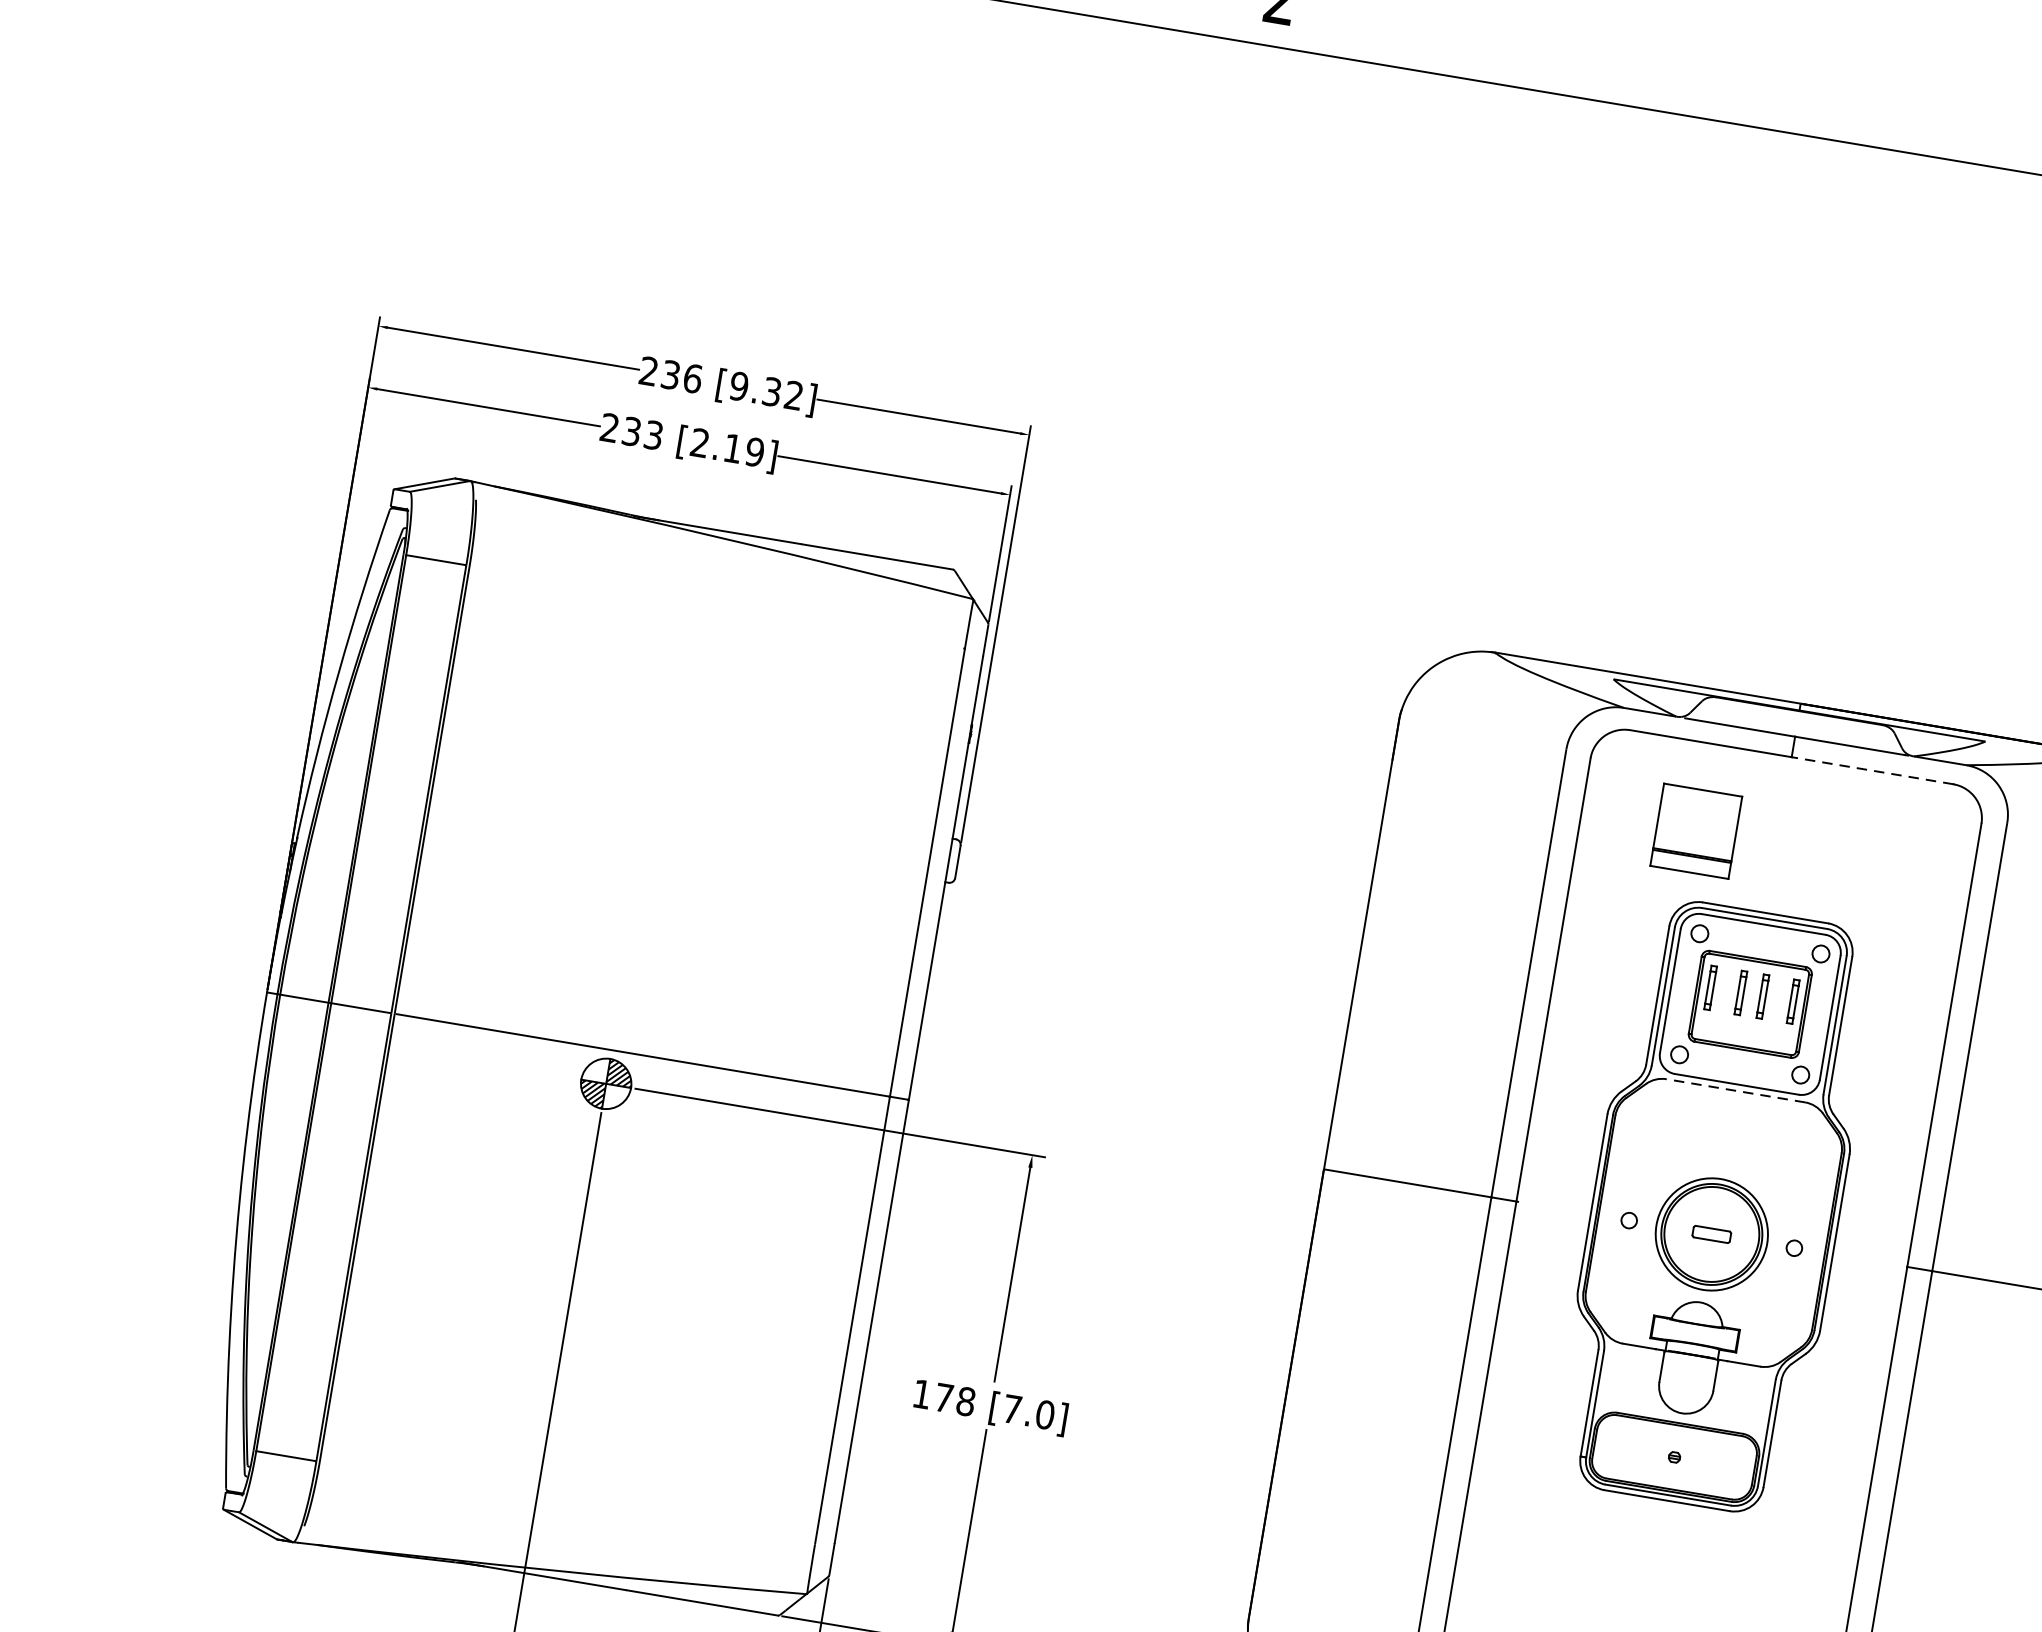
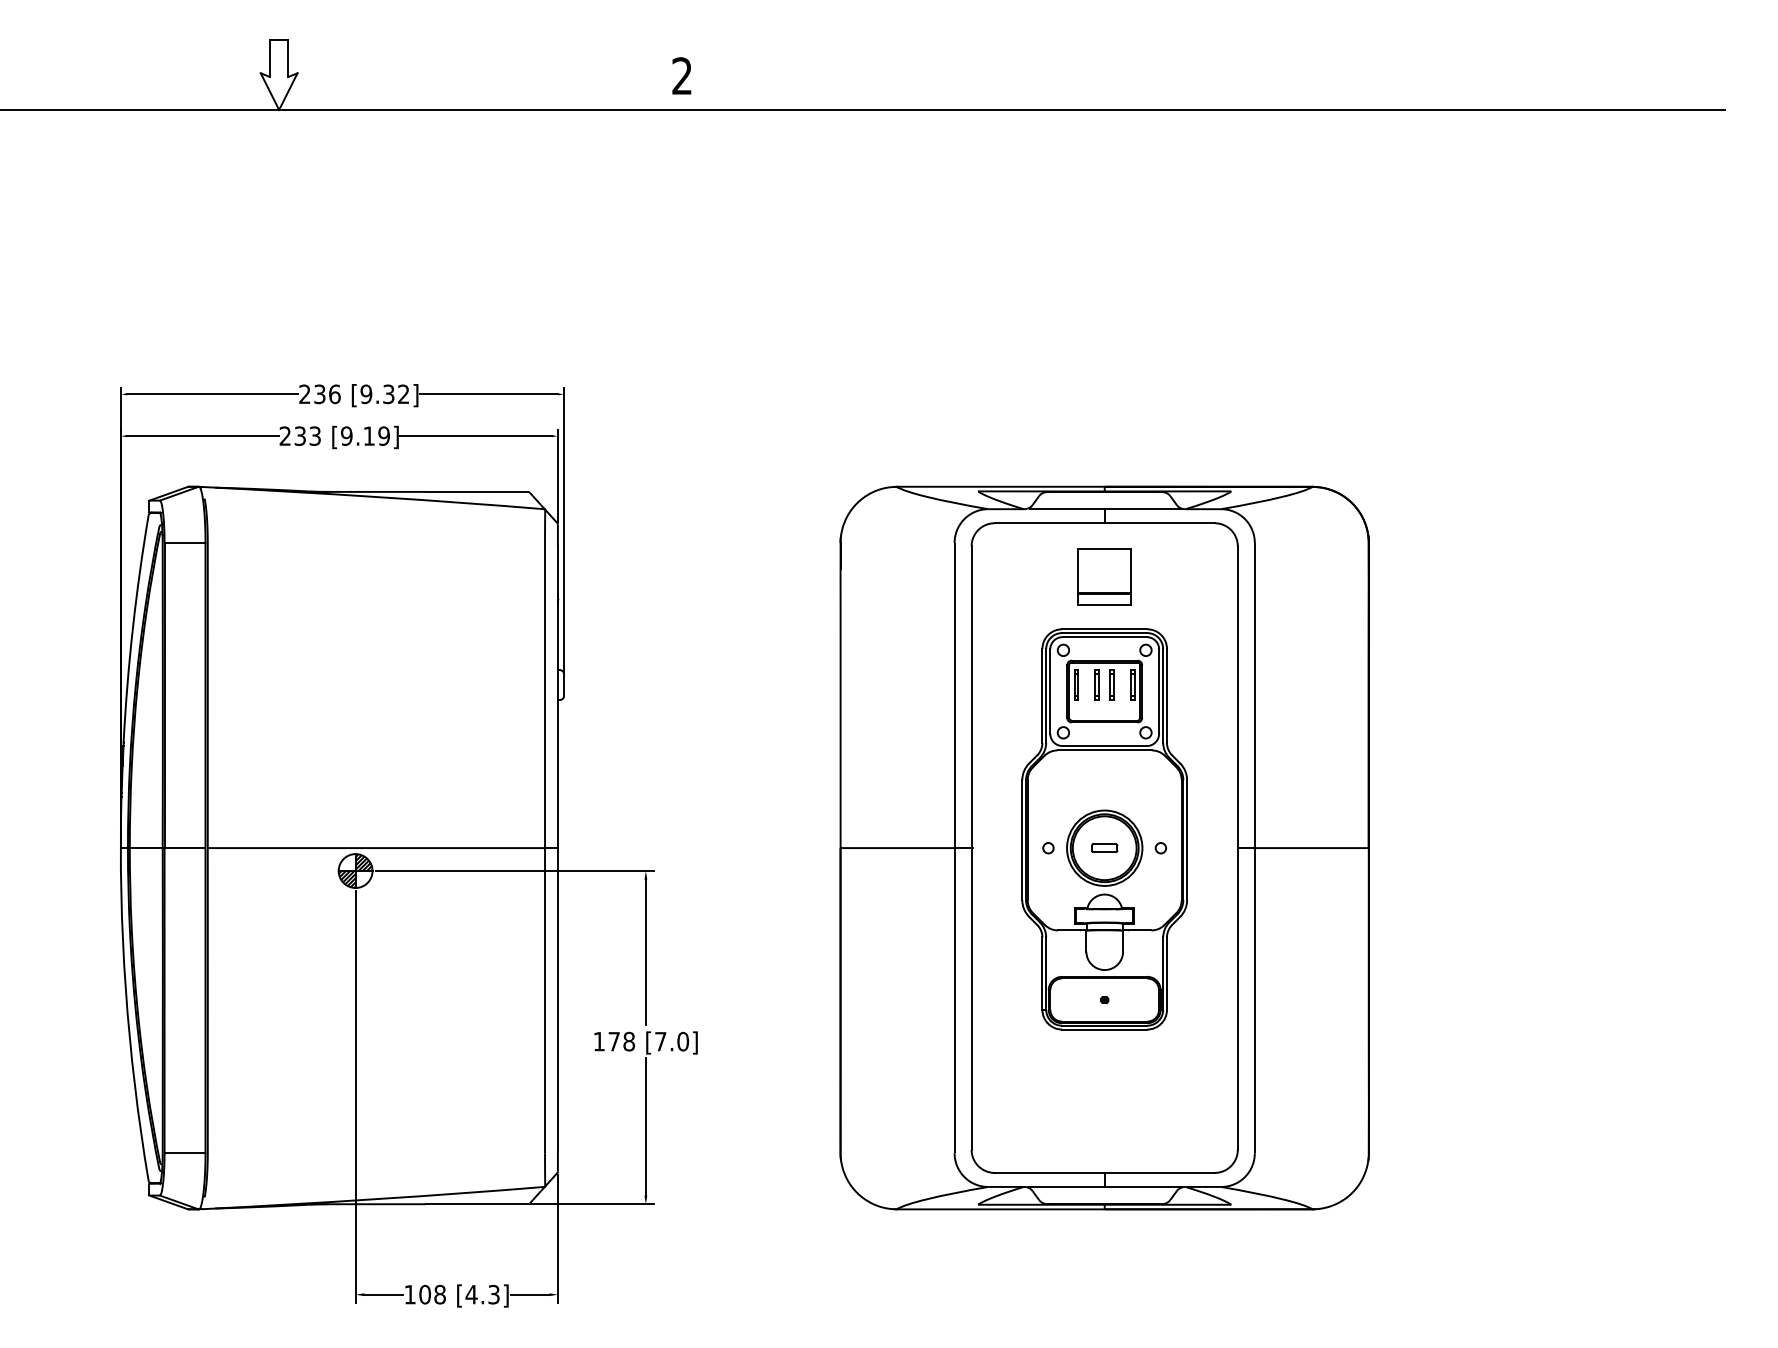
text: (699, 442) -> (346, 435), [2.19] -> [9.19]
line: (1872, 771) -> (1159, 523), dashed -> solid
part: (1696, 830) -> (1104, 576), moved
line: (1735, 1090) -> (1104, 750), dashed -> solid

